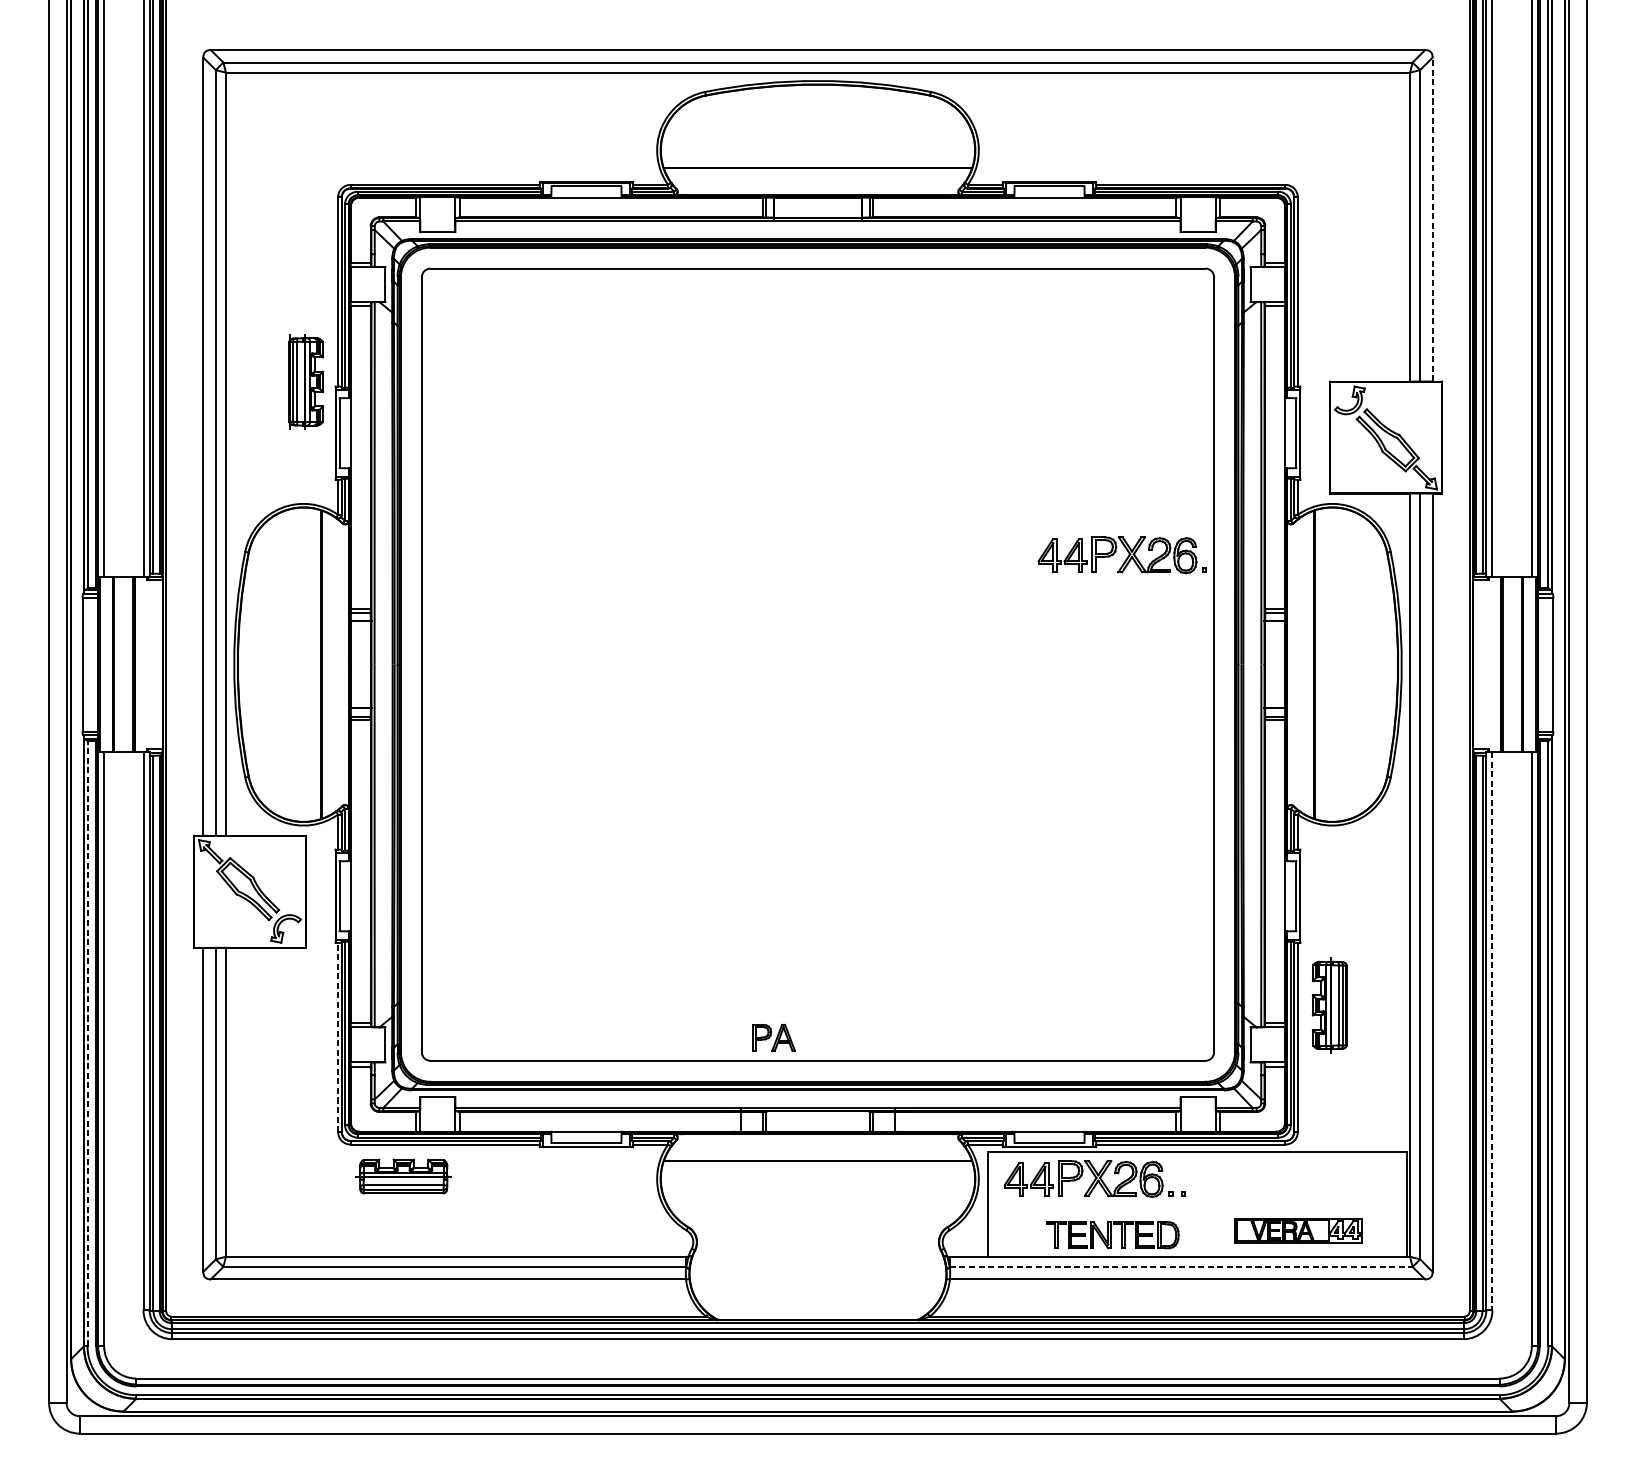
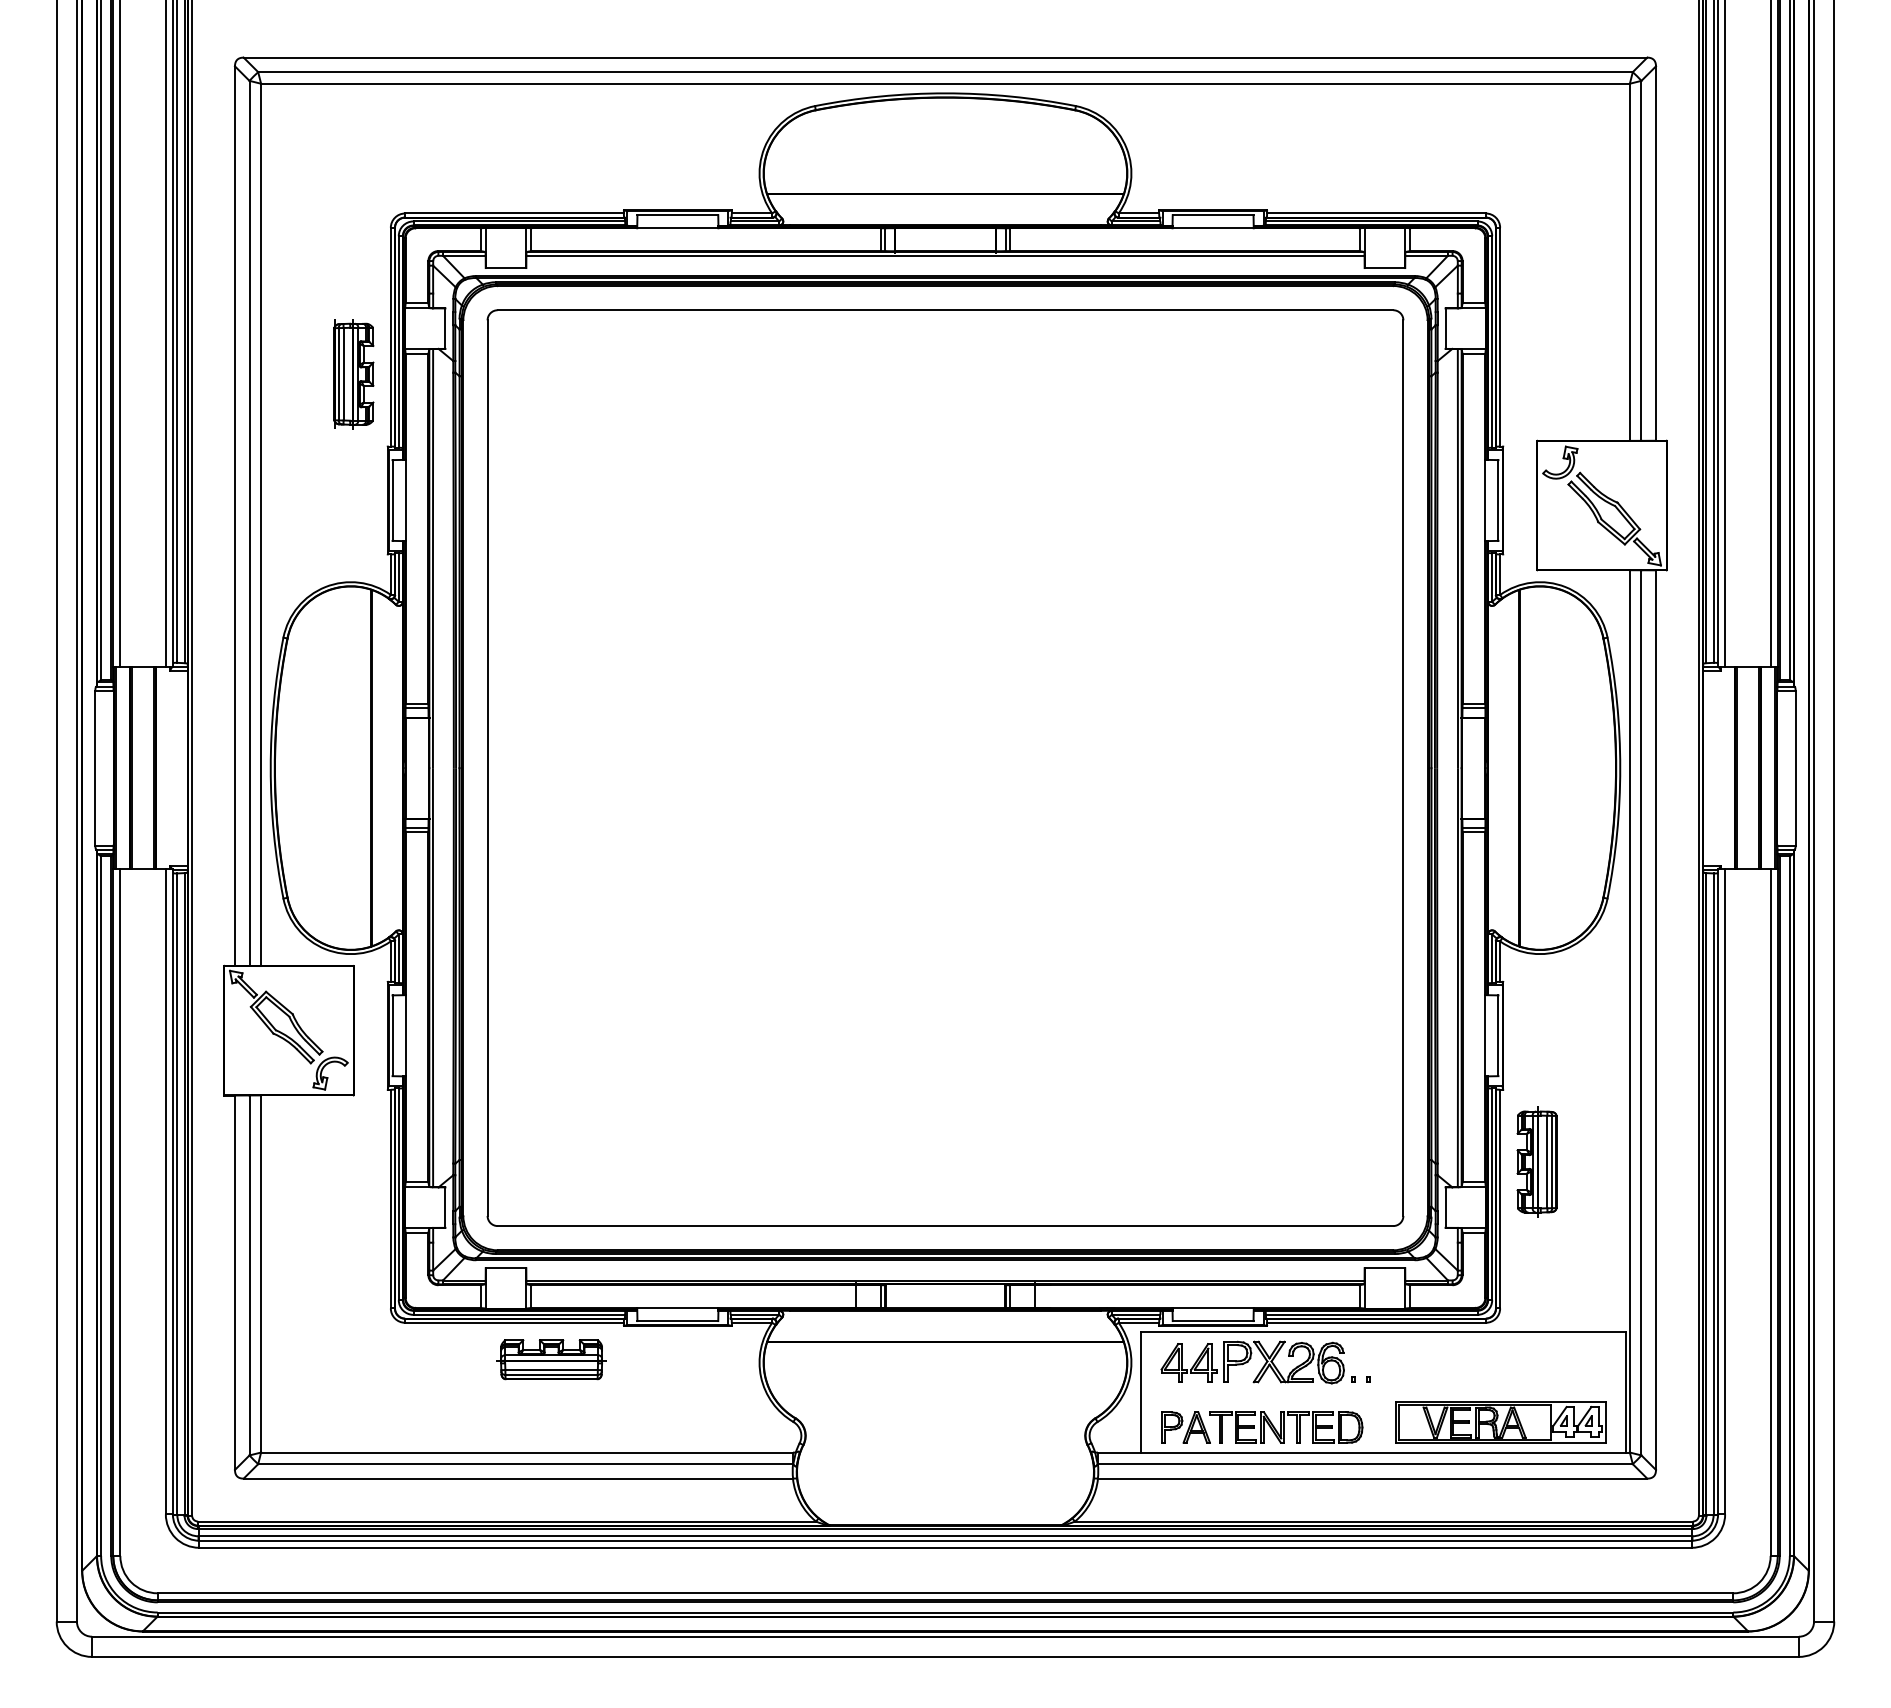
line: (1433, 219) -> (1656, 253), dashed -> solid
part: (305, 382) -> (353, 374), moved
part: (1126, 557) -> (1302, 644), removed
line: (1492, 1030) -> (1725, 1191), dashed -> solid
line: (337, 1037) -> (390, 1198), dashed -> solid
part: (773, 1037) -> (1185, 1427), moved
line: (87, 1043) -> (101, 1206), dashed -> solid
part: (403, 1176) -> (551, 1359), moved
part: (1298, 1230) -> (1500, 1422), size x1.43
line: (1181, 1267) -> (1365, 1464), dashed -> solid

